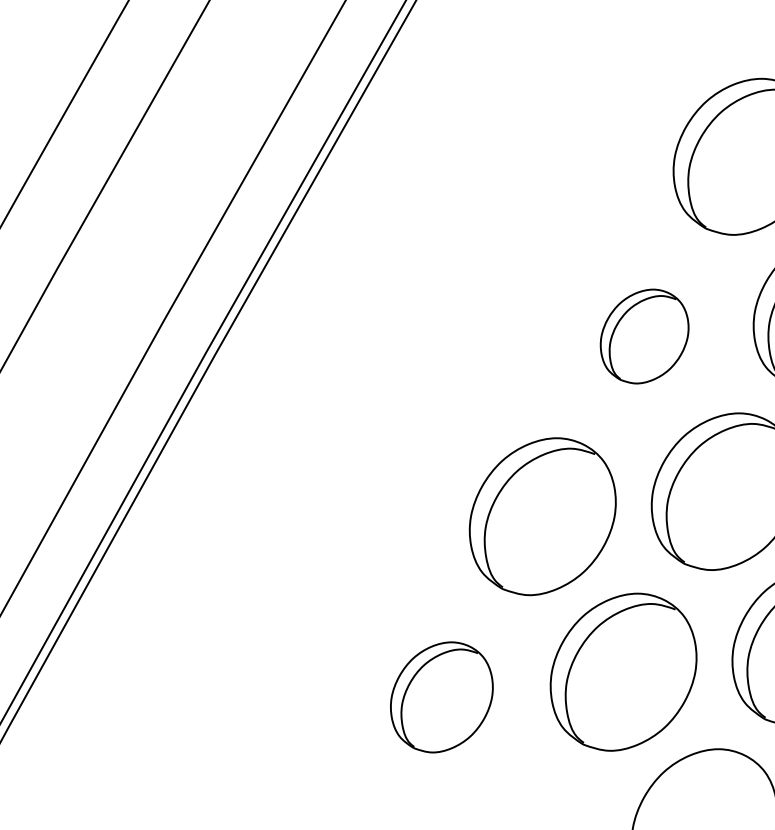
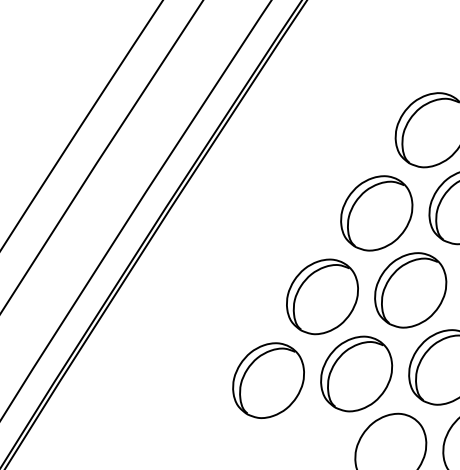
part: (643, 336) -> (376, 213), size x1.67
part: (441, 697) -> (268, 380), size x1.43

